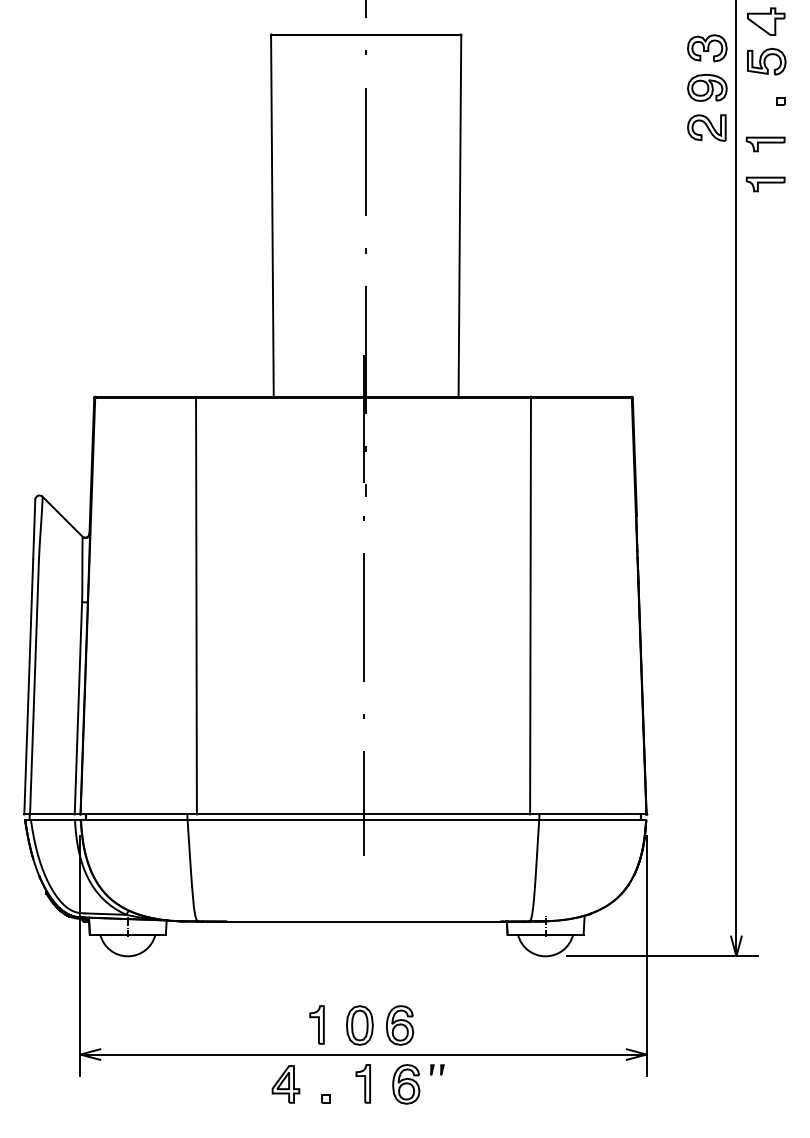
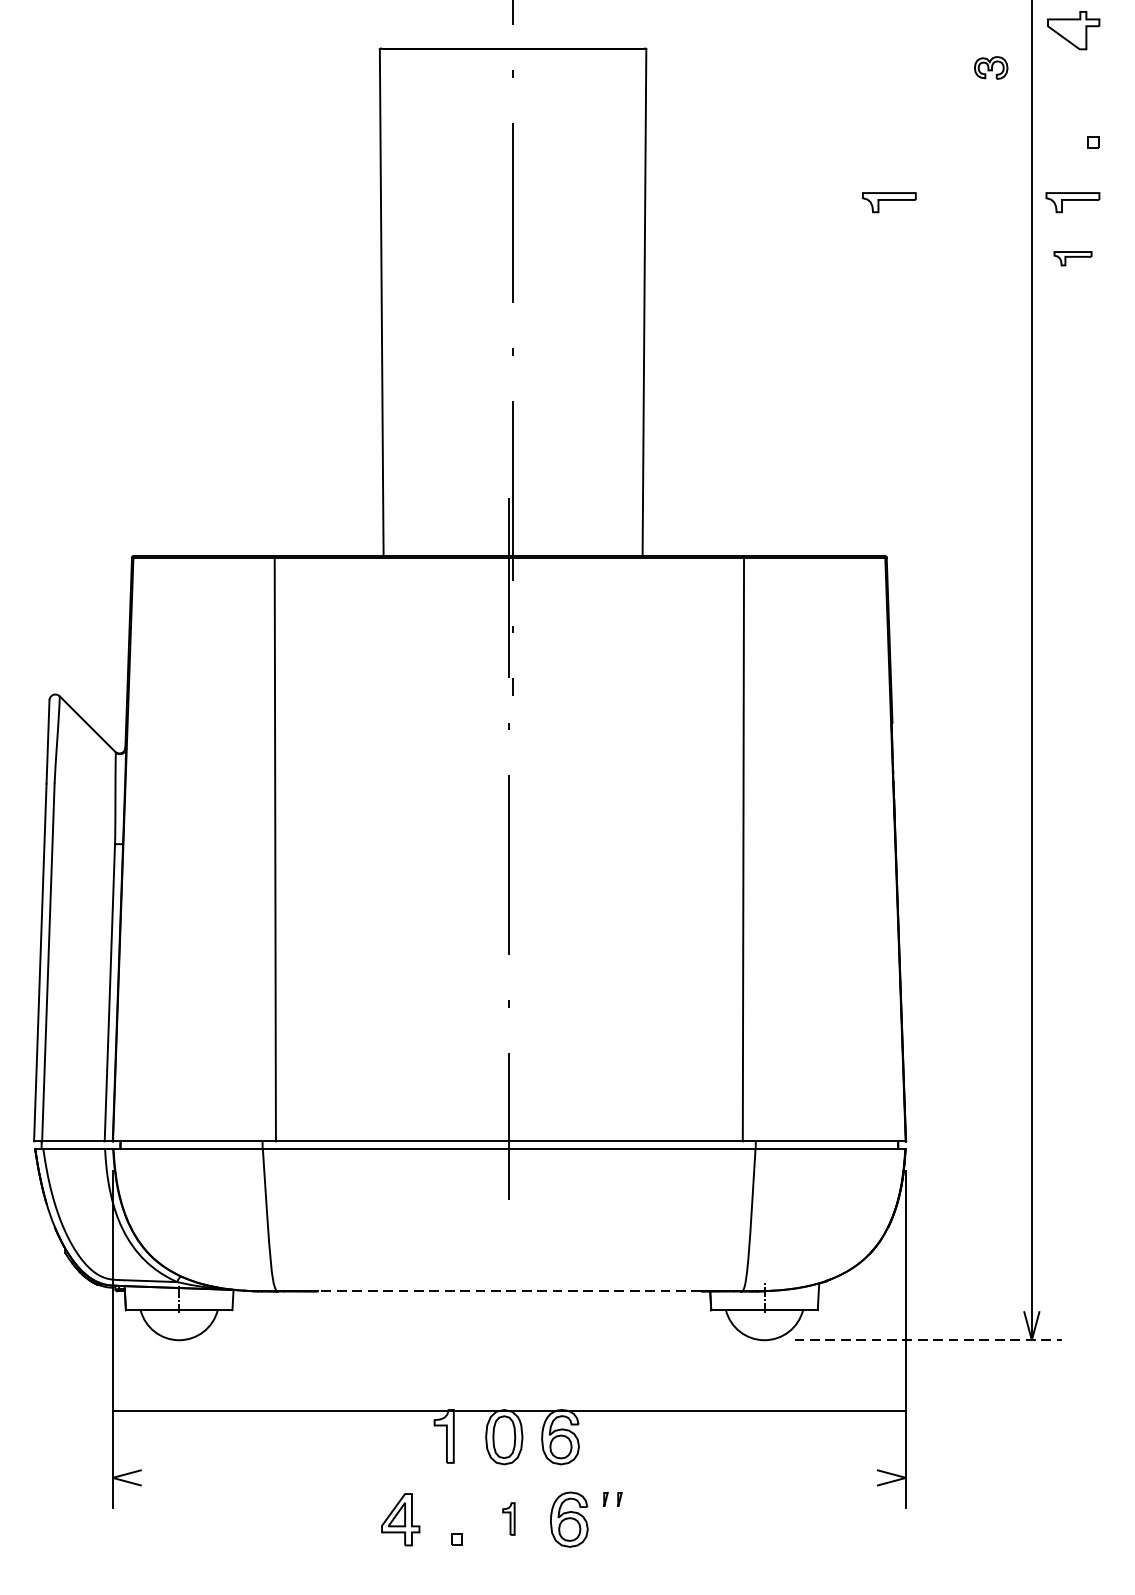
part: (707, 48) -> (991, 68), size x0.6
part: (766, 61) -> (1074, 86), removed
part: (707, 87) -> (991, 122), removed
part: (706, 127) -> (989, 178), removed
part: (634, 144) -> (889, 202), added
part: (765, 184) -> (1072, 258), size x0.7
line: (363, 921) -> (509, 1291), solid -> dashed
line: (662, 956) -> (928, 1340), solid -> dashed
line: (363, 1054) -> (509, 1410), moved
part: (362, 1083) -> (507, 1518), size x0.6

